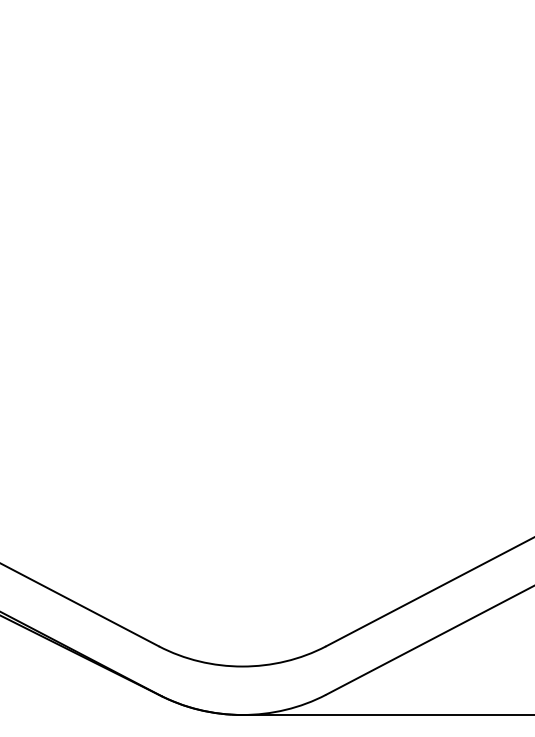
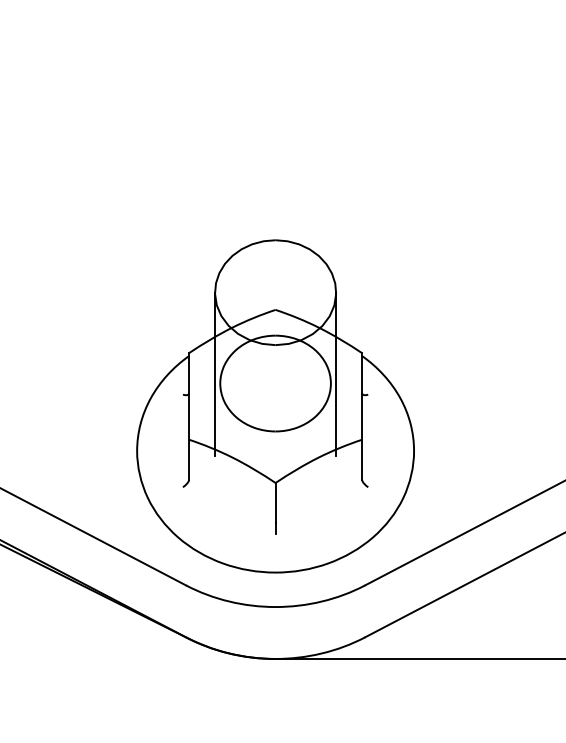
part: (242, 479) -> (275, 406), added

